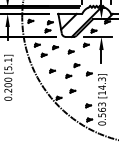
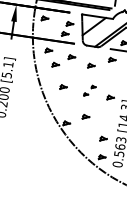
part: (72, 70) -> (89, 90), size x0.6

